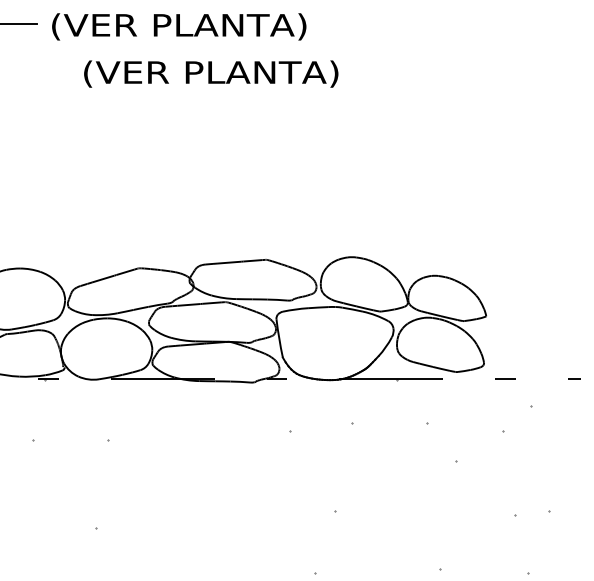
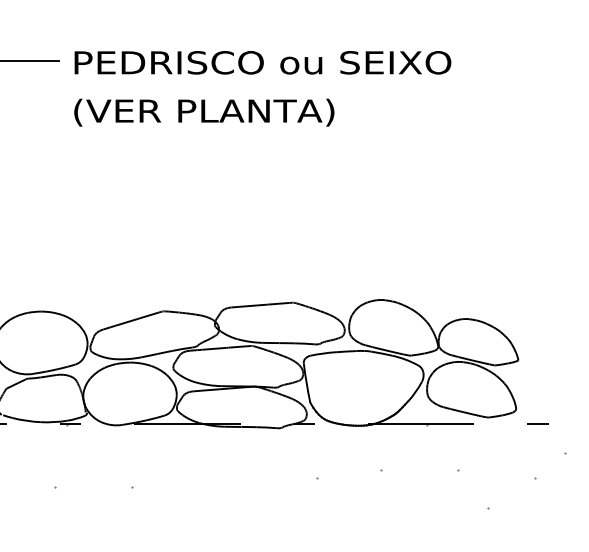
text: (236, 26) -> (262, 64), (VER PLANTA) -> PEDRISCO ou SEIXO
text: (211, 73) -> (204, 112), moved

